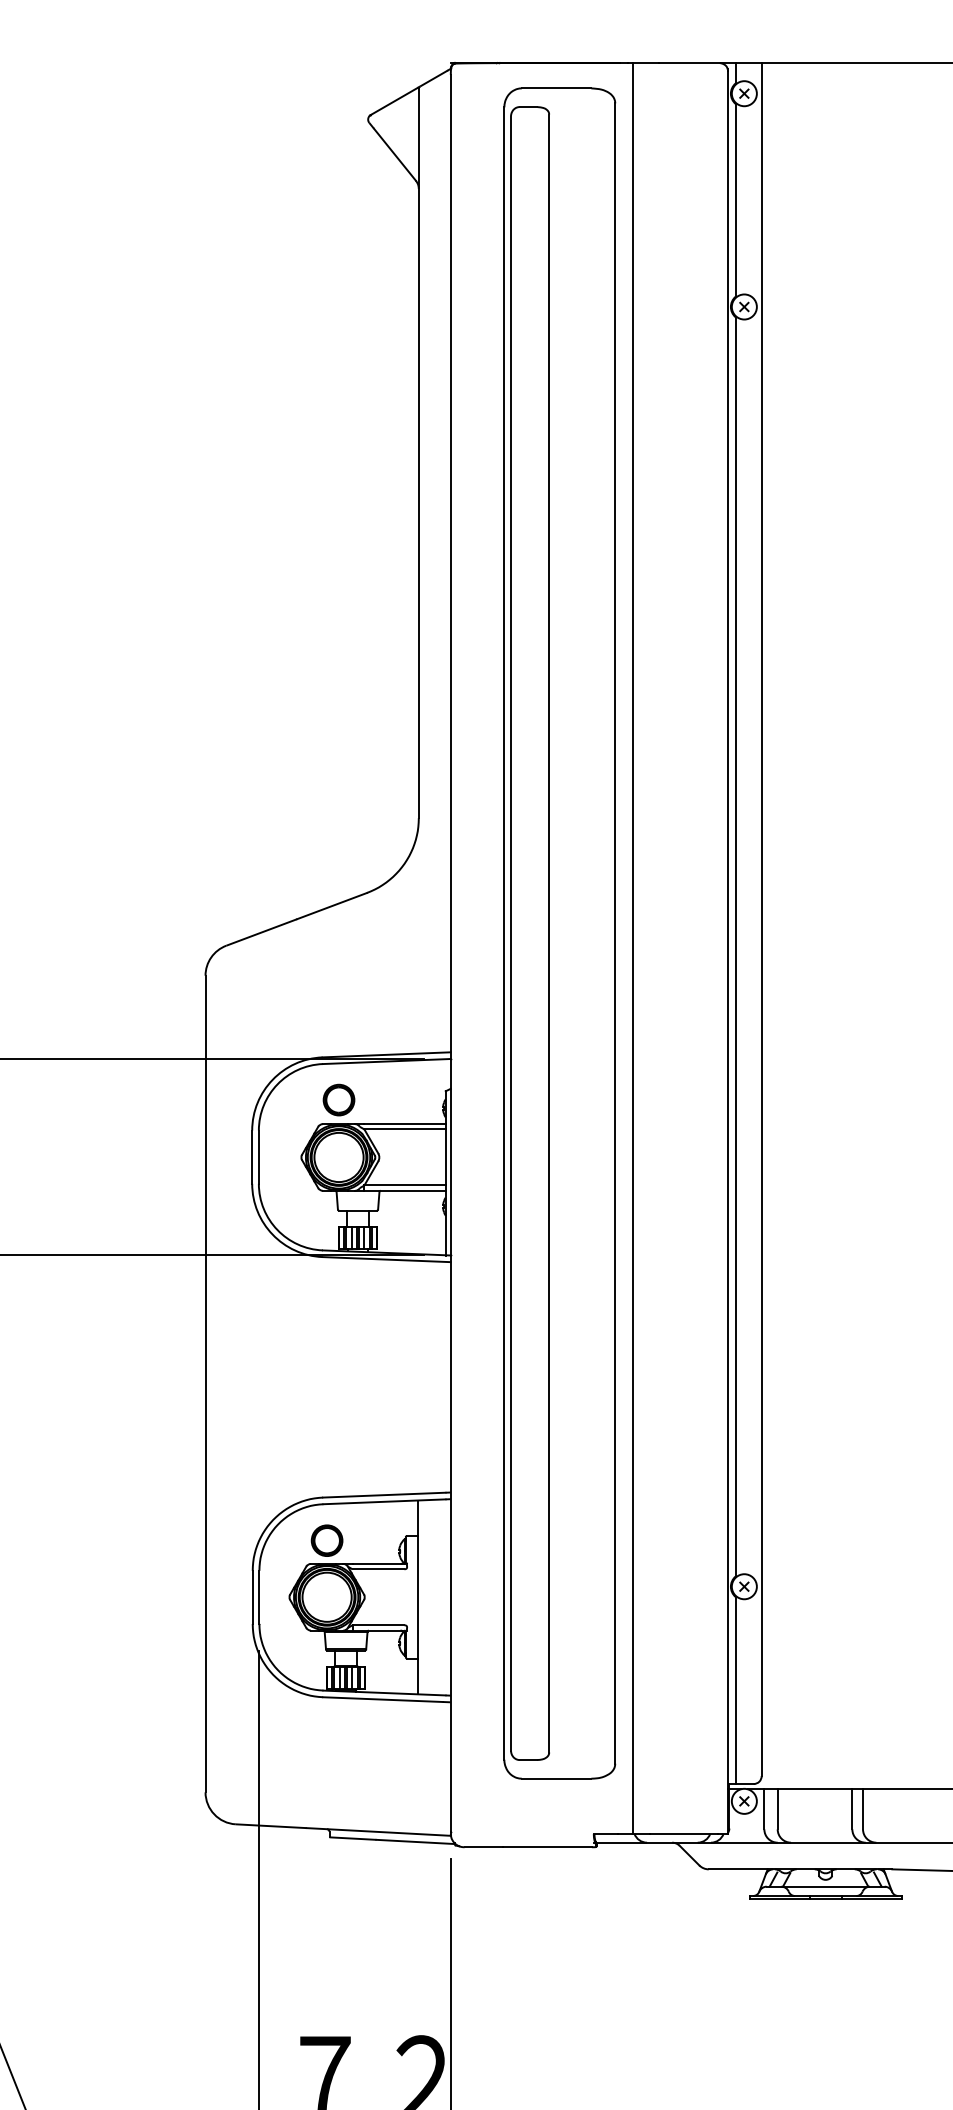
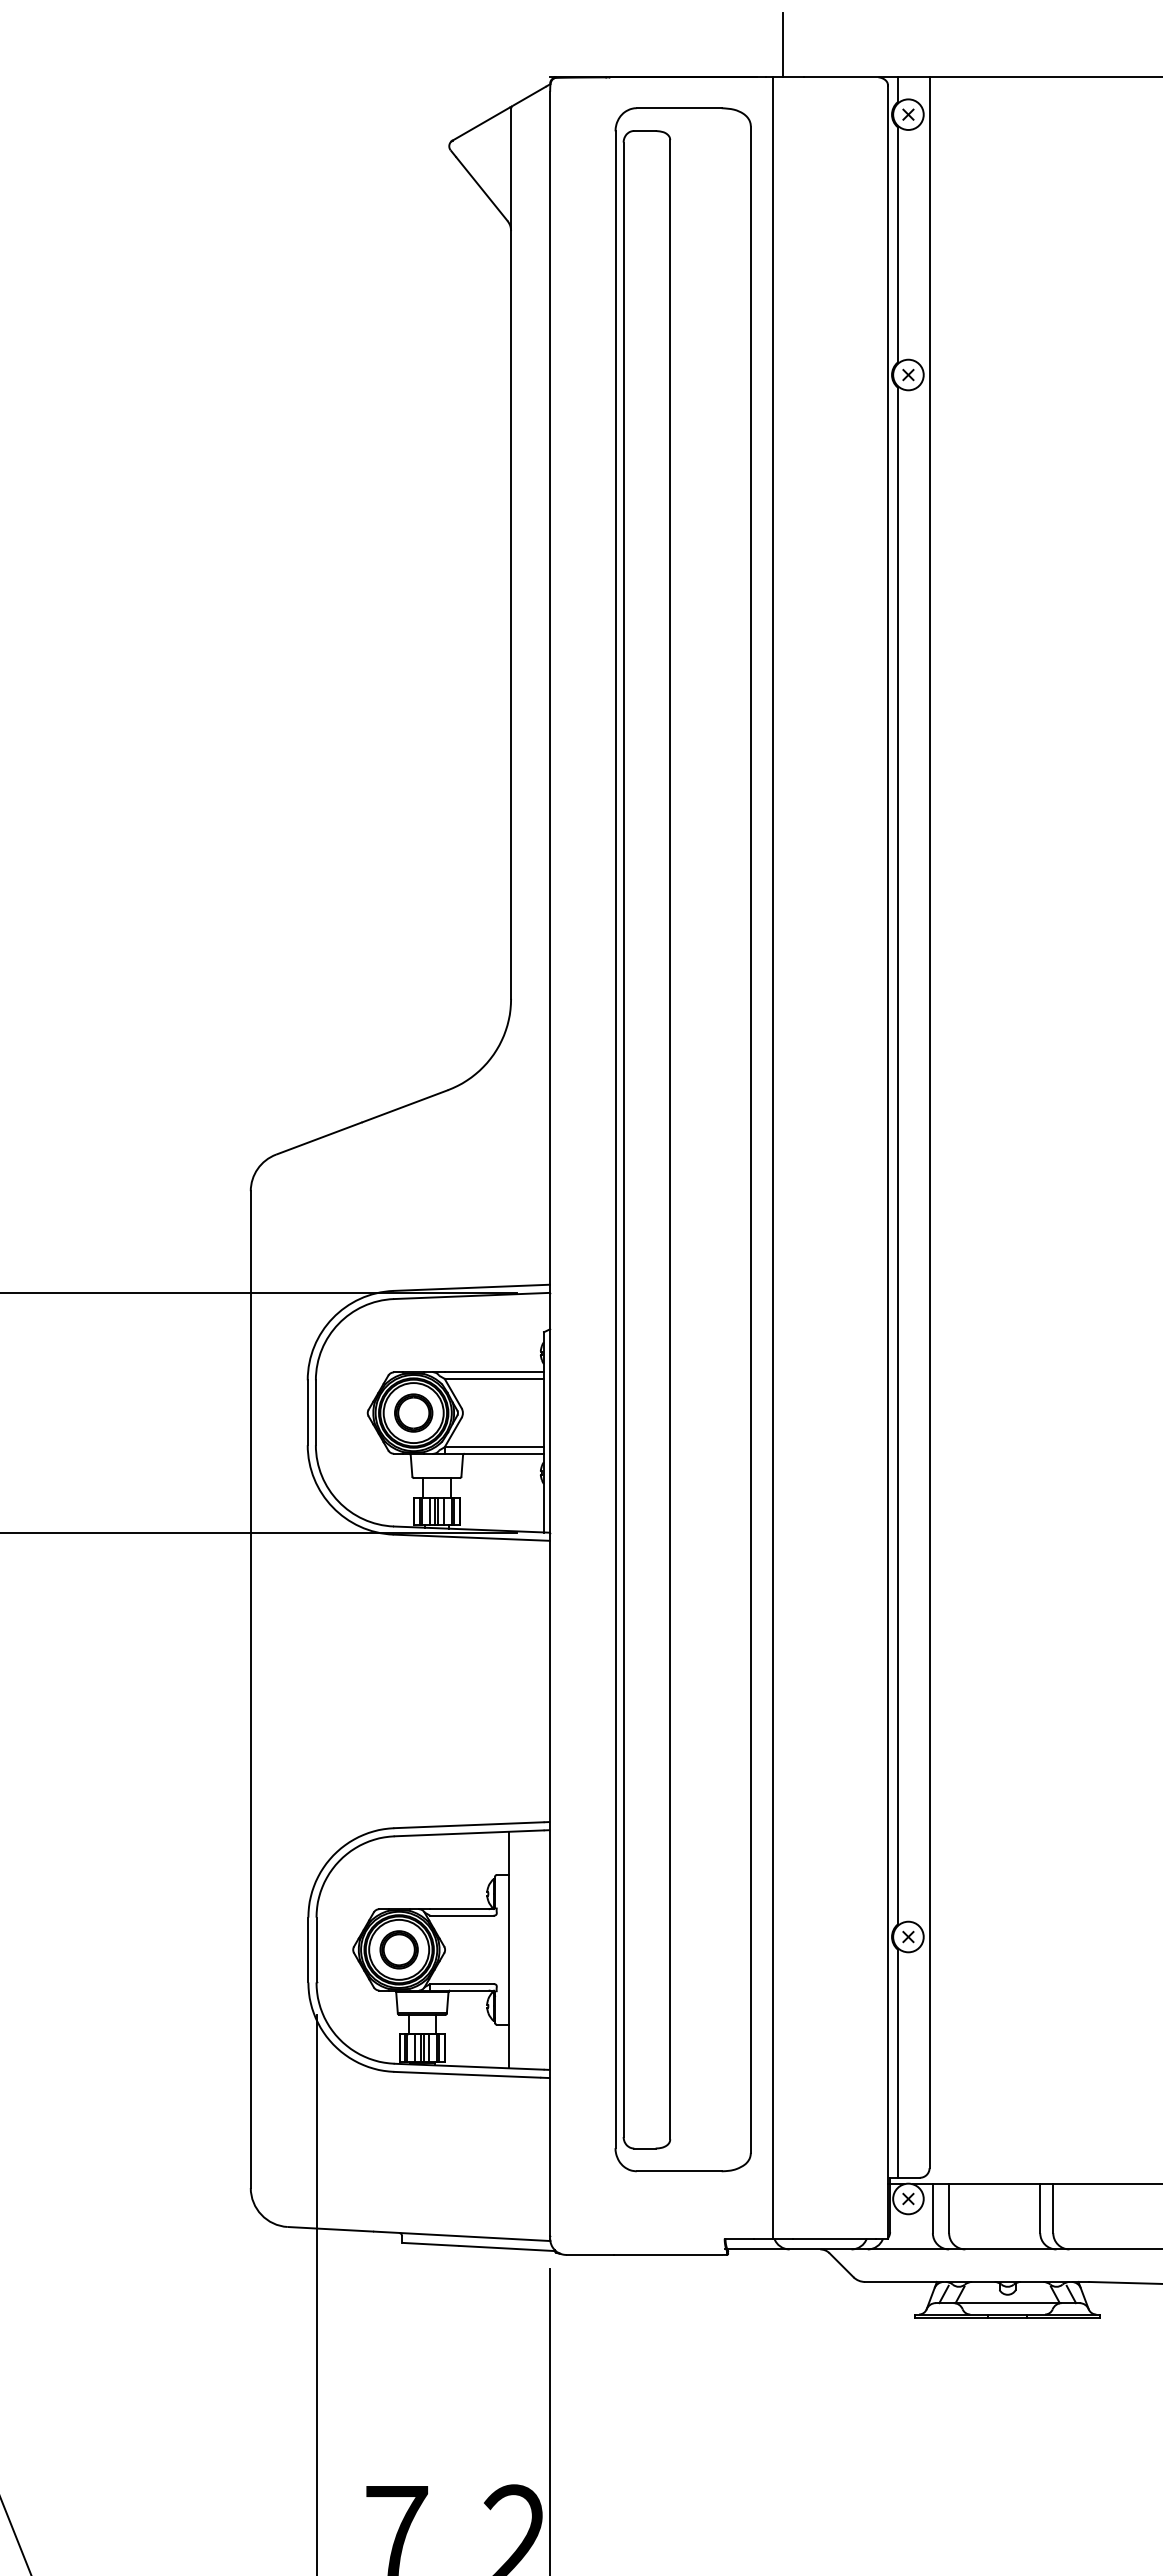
line: (641, 37) -> (783, 45), added
part: (338, 1099) -> (413, 1412), moved
part: (326, 1540) -> (398, 1949), moved

